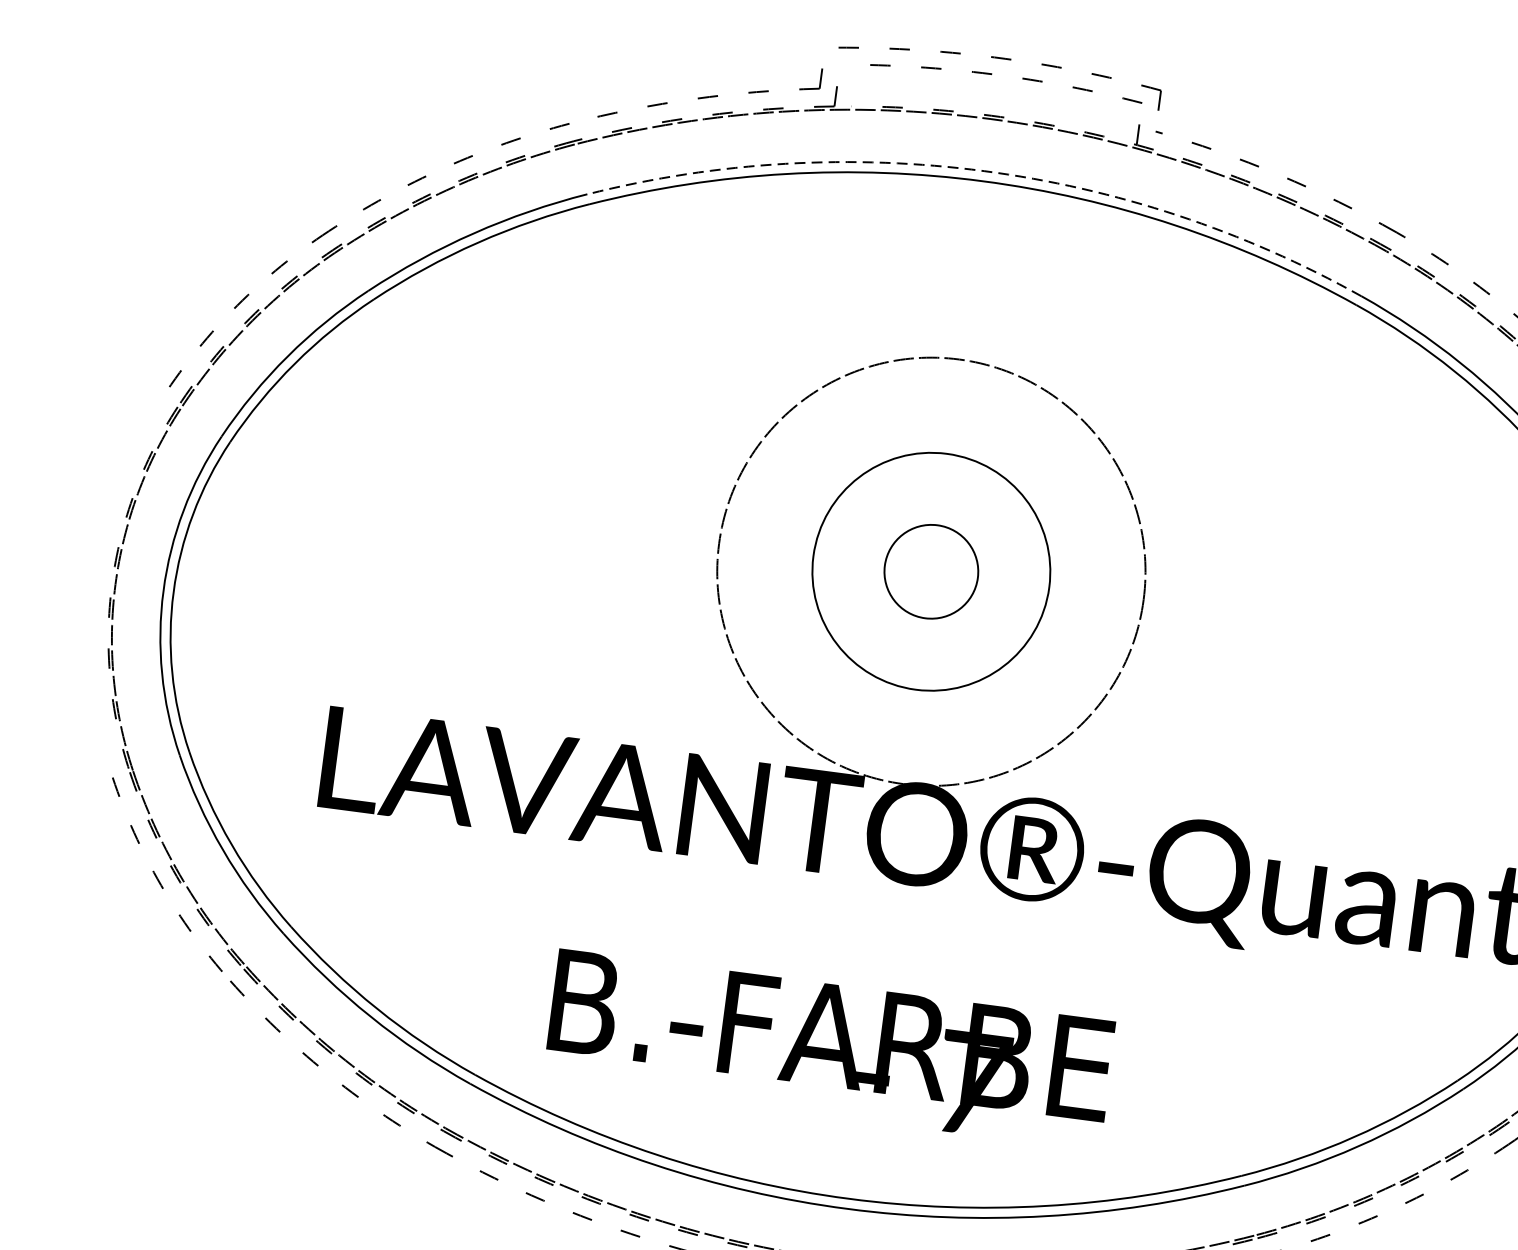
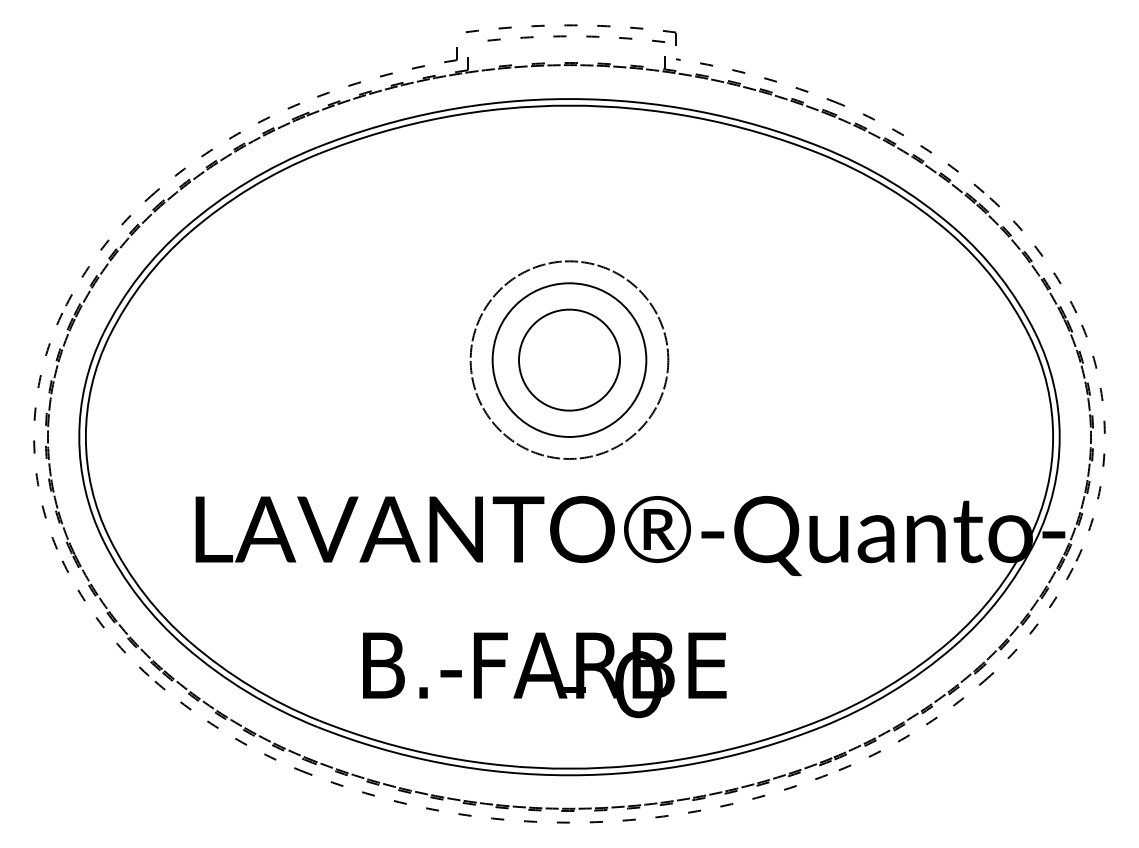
arc: (984, 171) -> (569, 99), dashed -> solid
arc: (99, 556) -> (35, 420), added
circle: (931, 570) -> (569, 359), size x0.71
circle: (931, 570) -> (569, 359), size x1.67
text: (971, 1083) -> (638, 684), 7 -> 0

